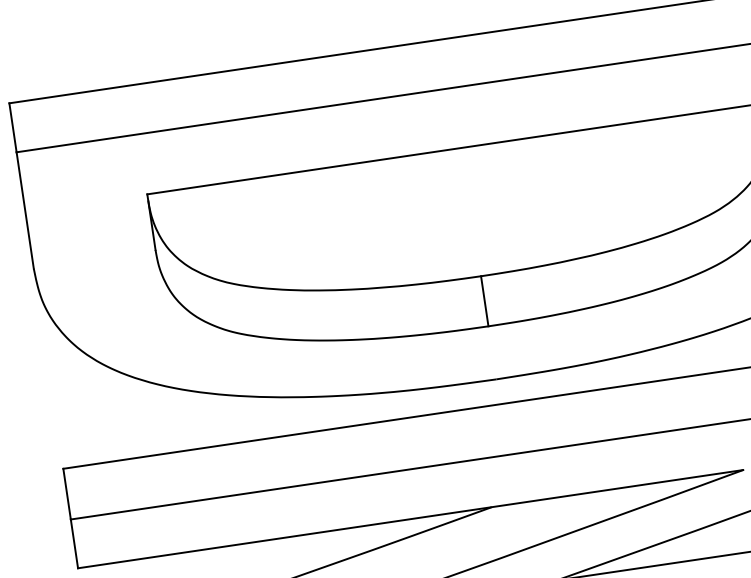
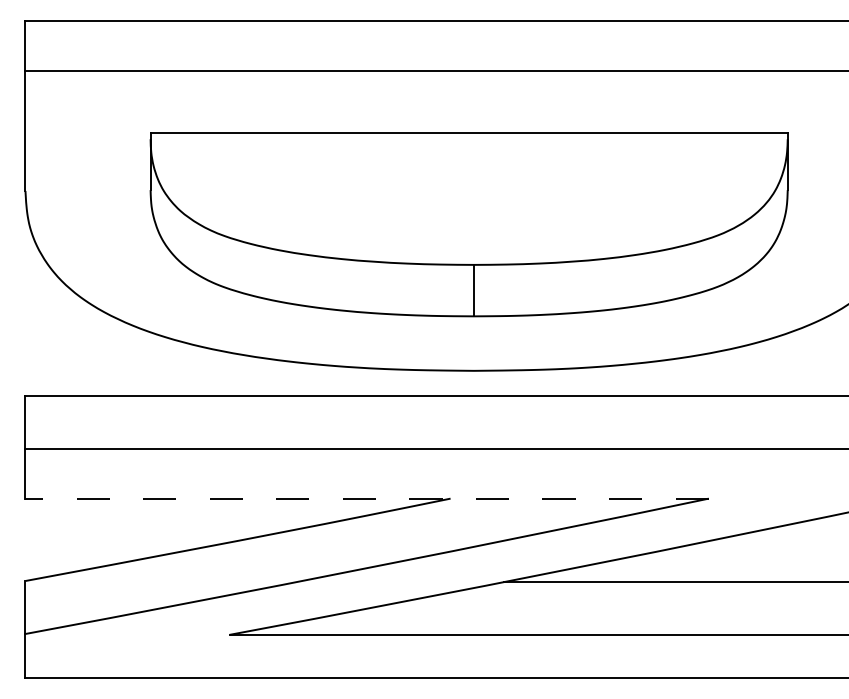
line: (410, 518) -> (367, 498), solid -> dashed

